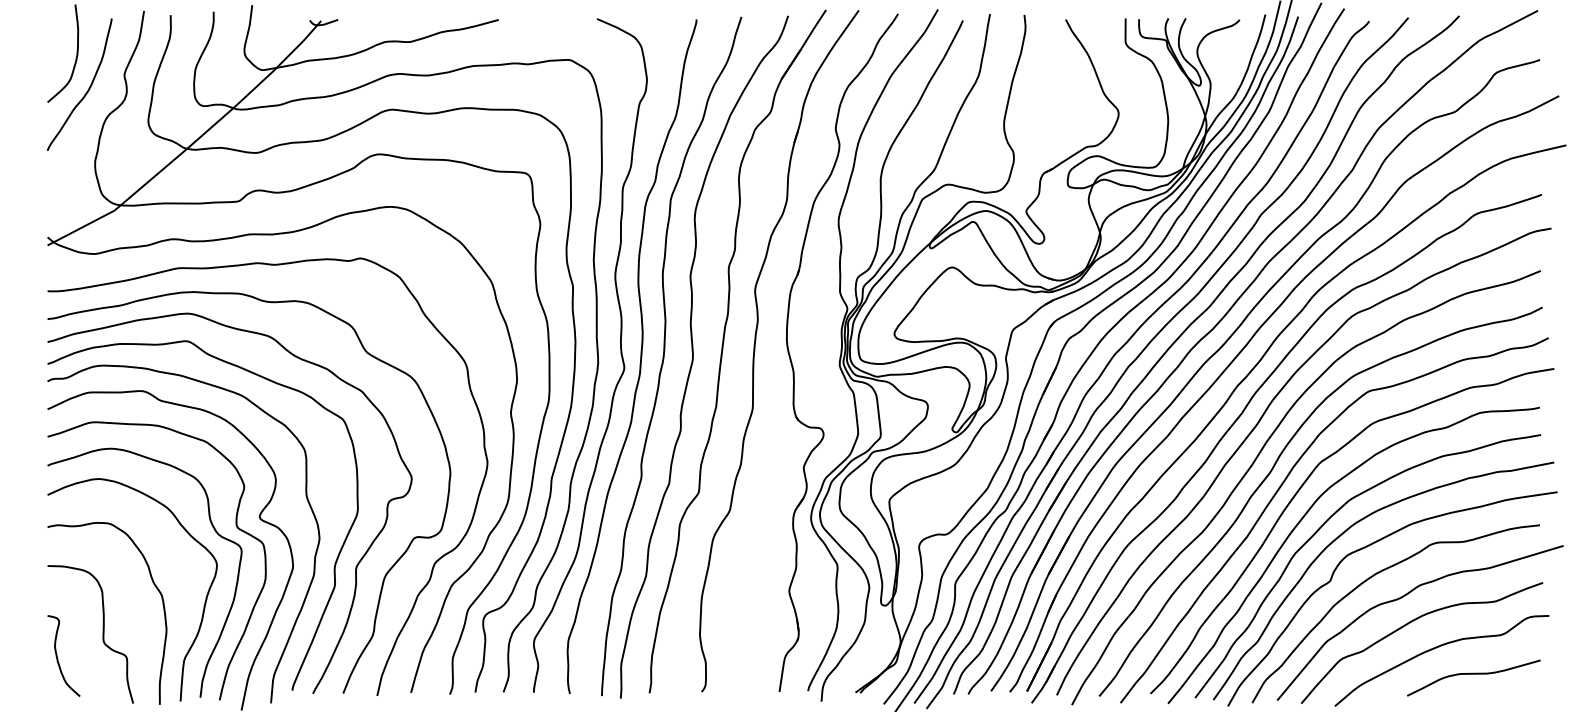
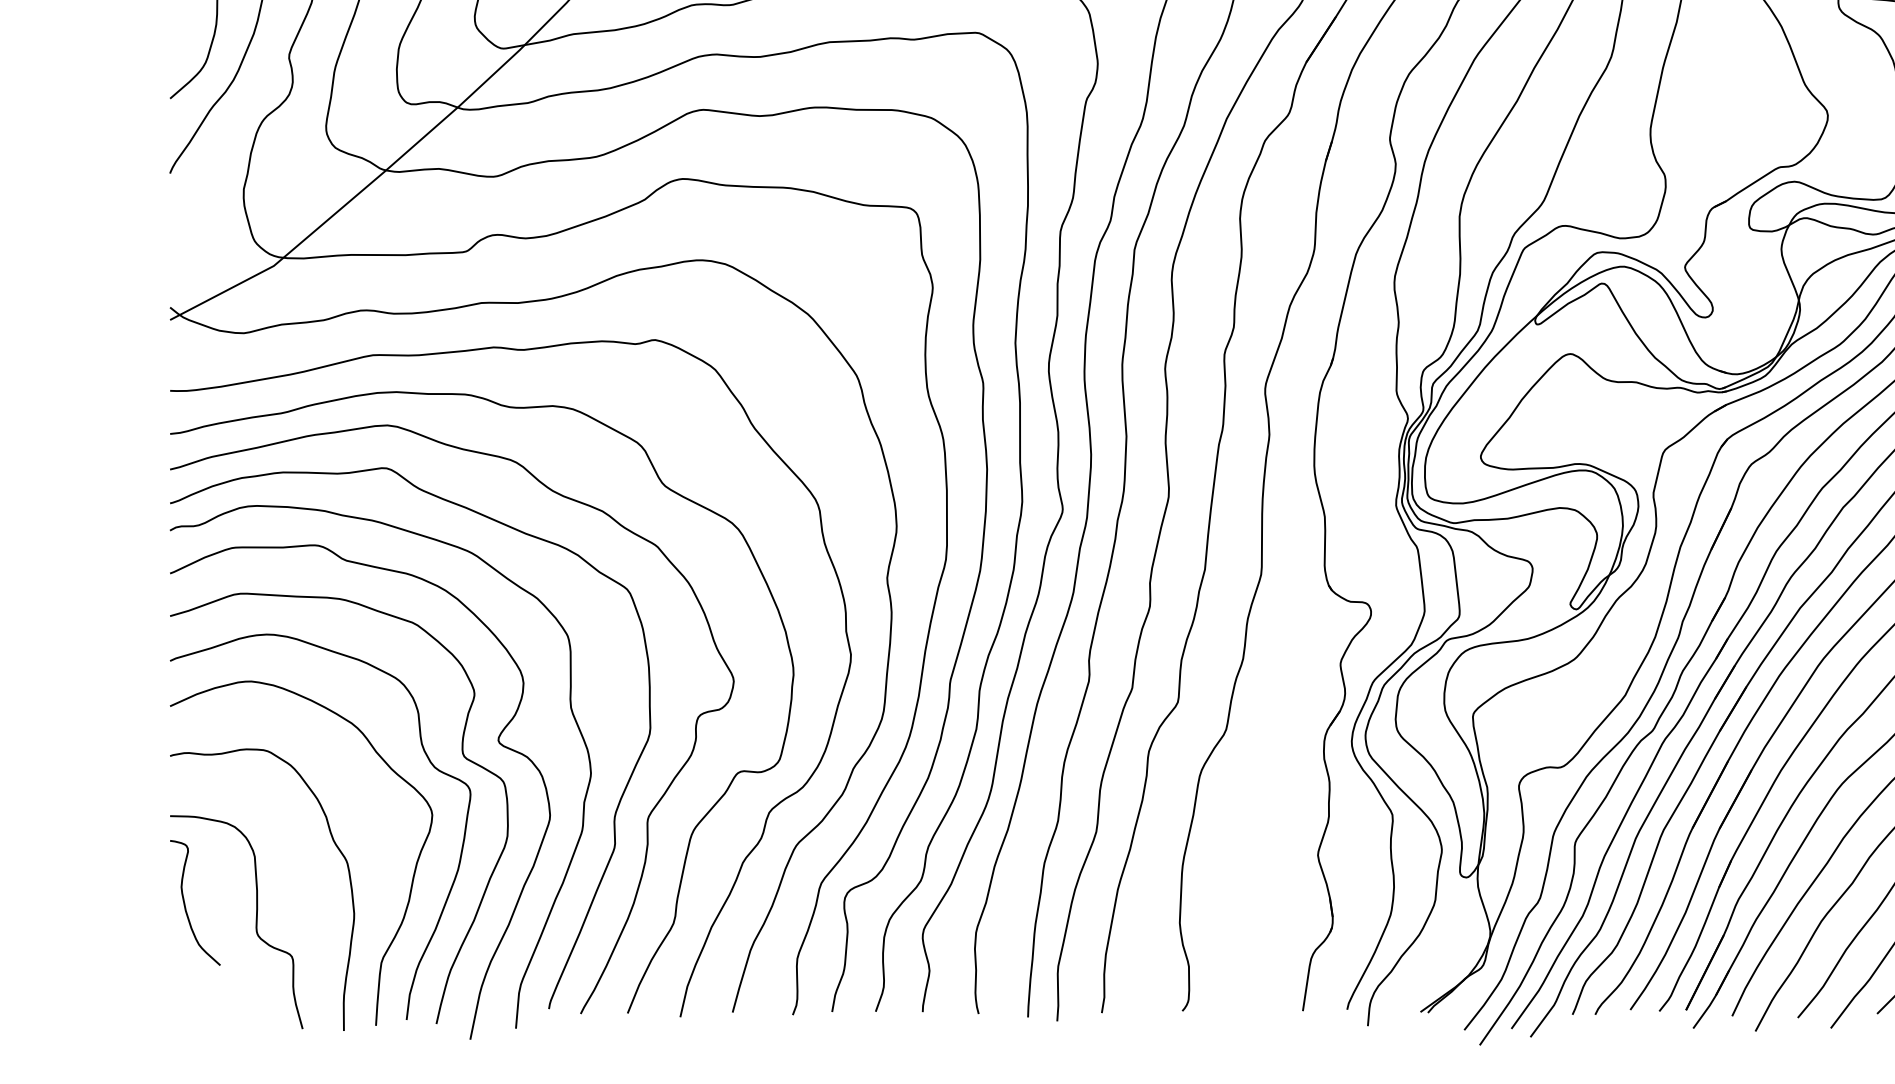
curve: (58, 658) -> (187, 906), moved

